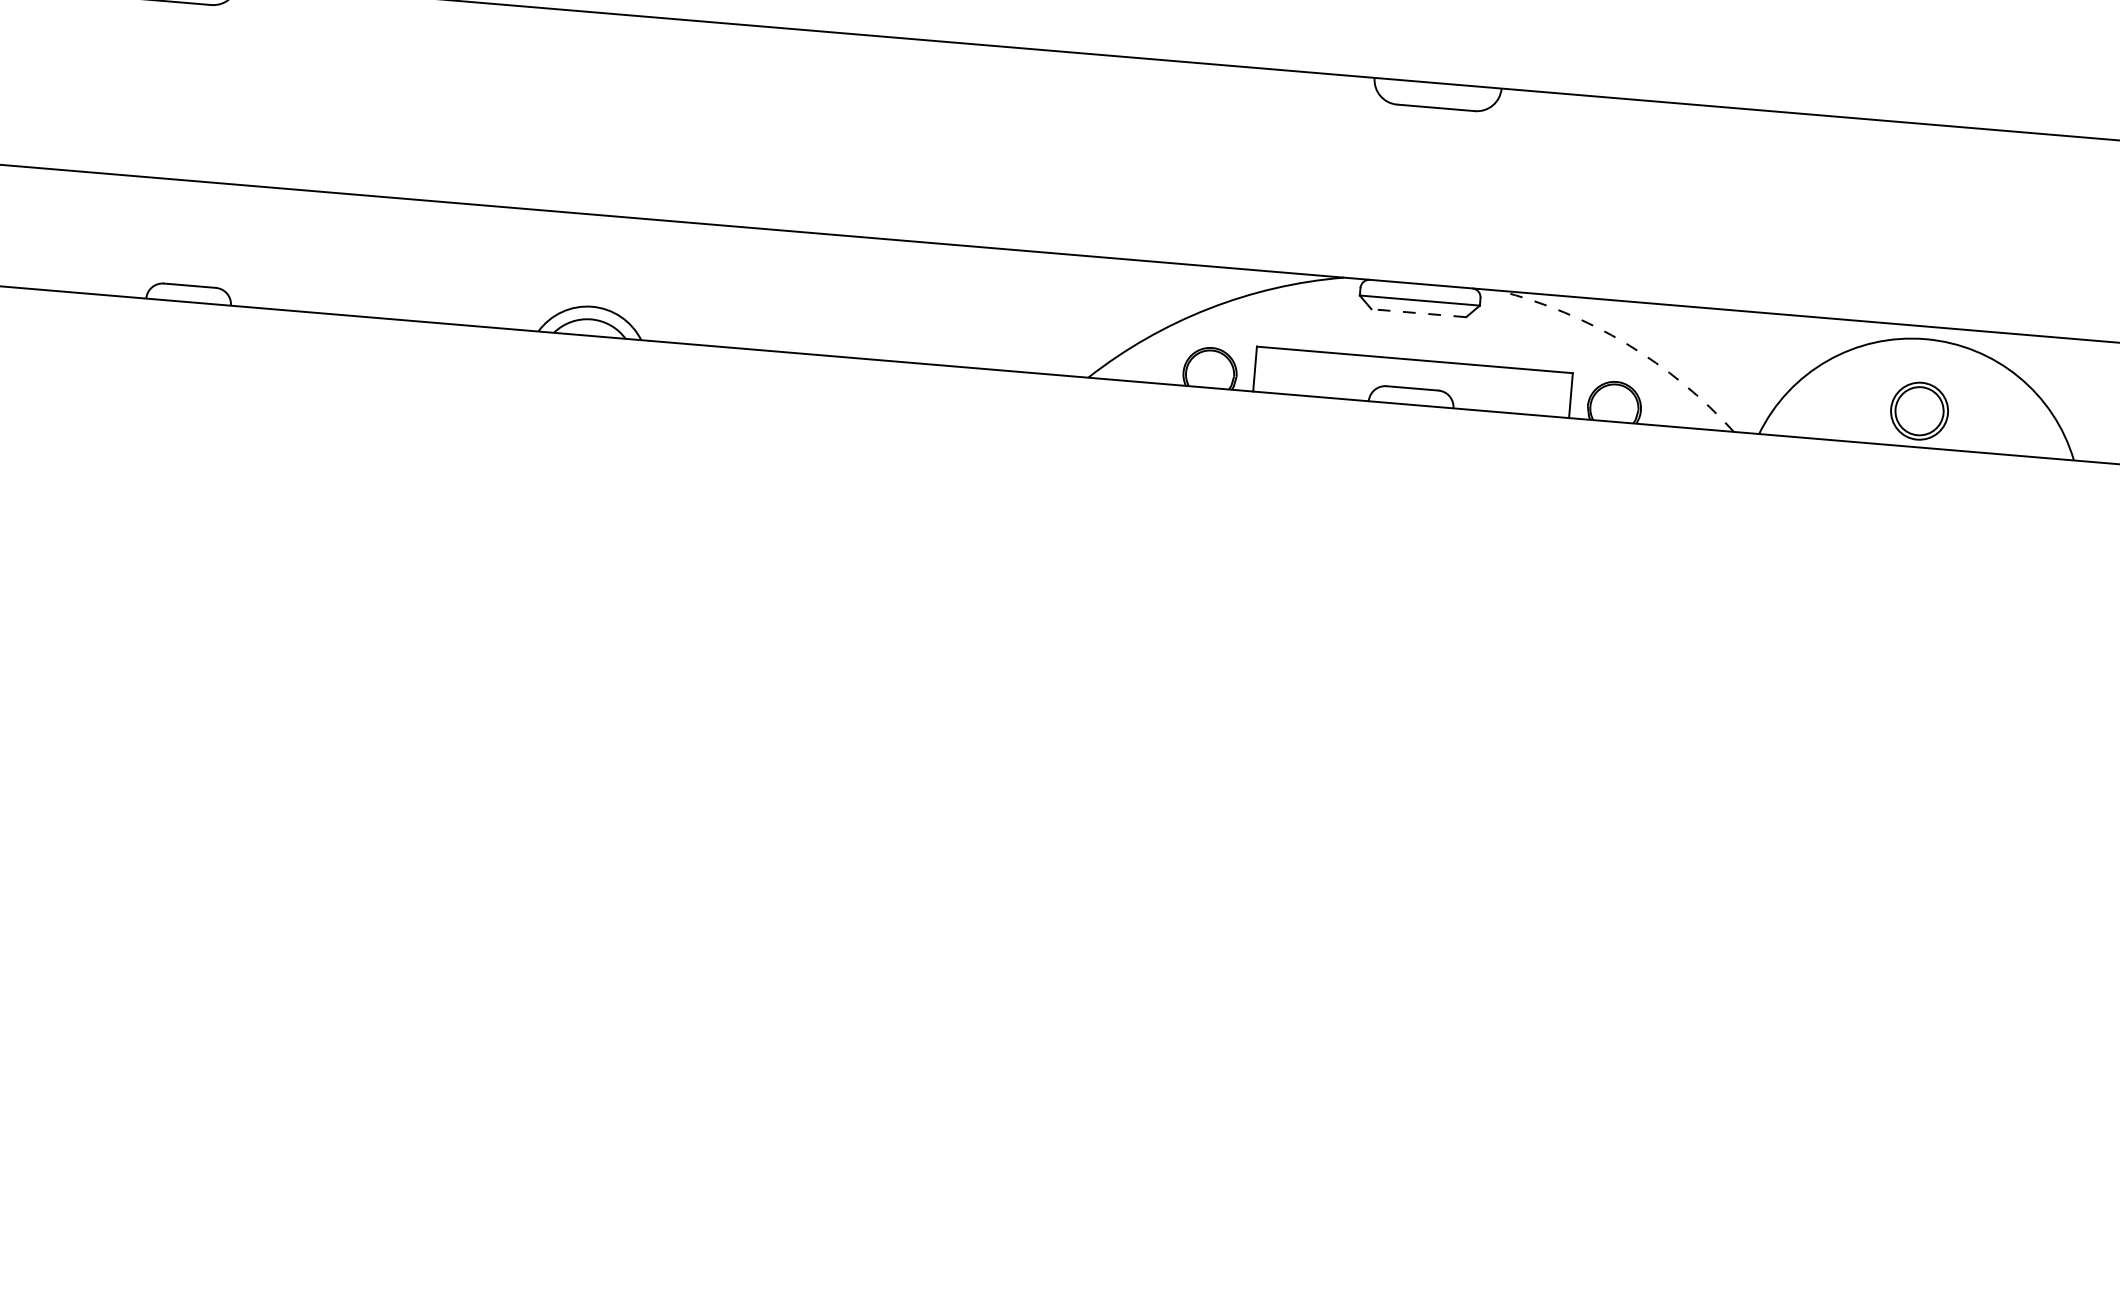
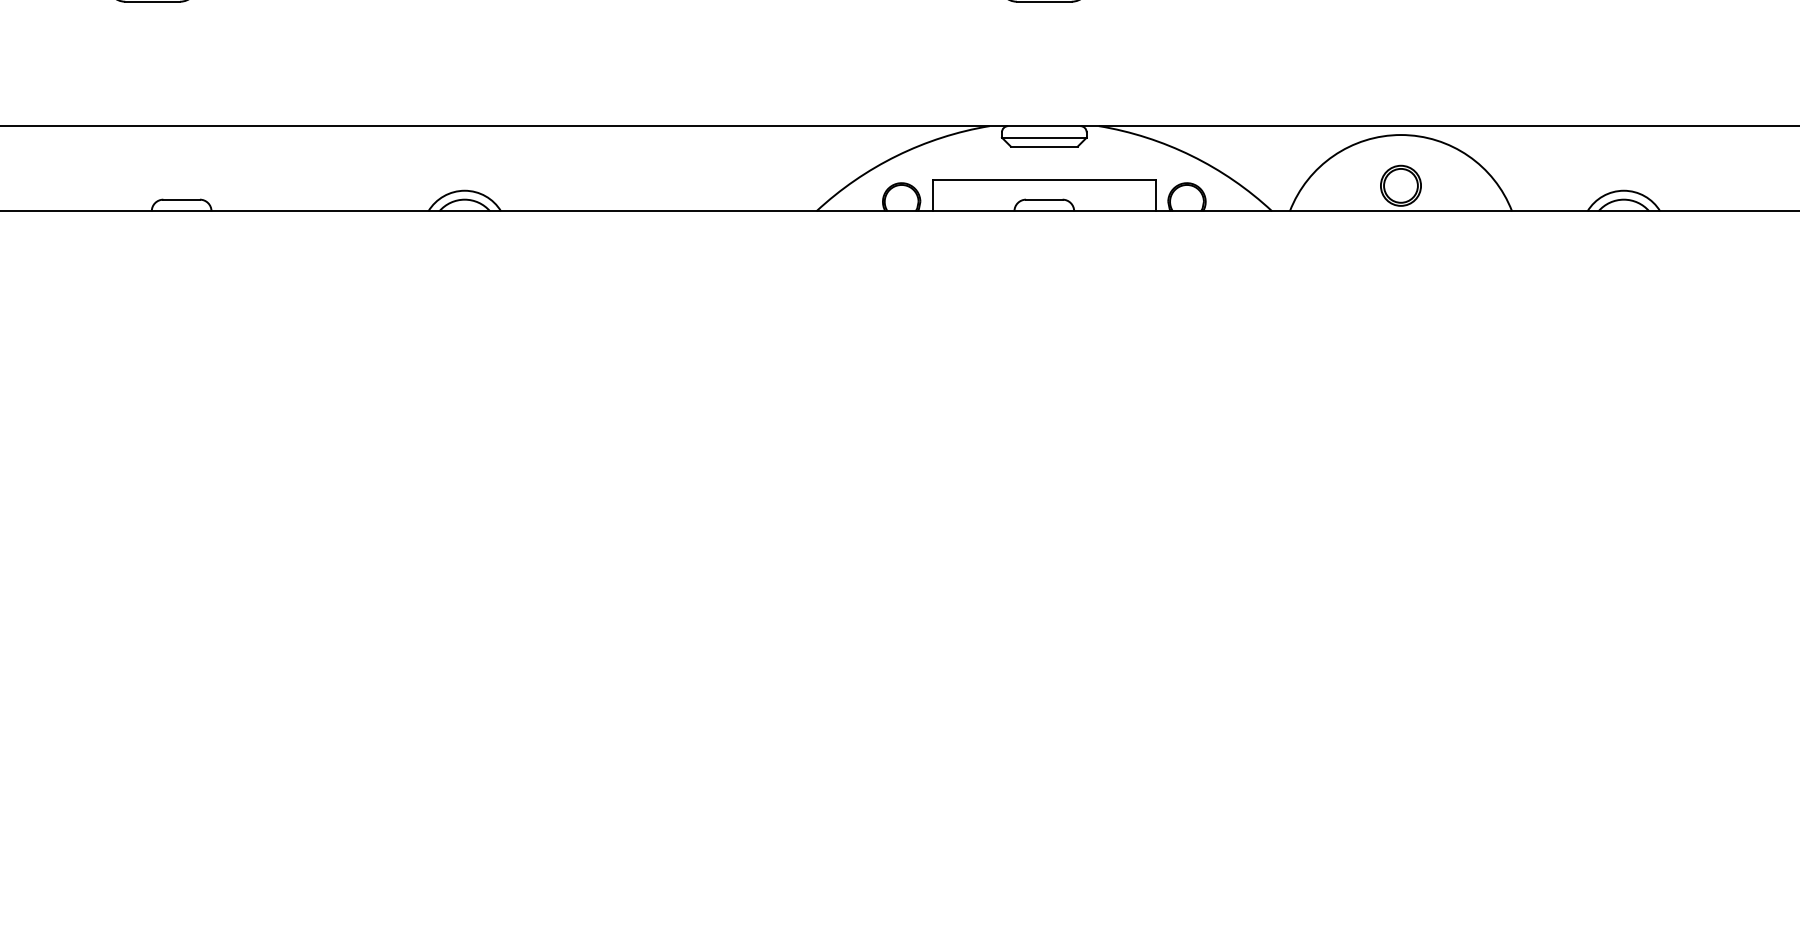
line: (1417, 312) -> (1043, 146), dashed -> solid
arc: (1626, 343) -> (1191, 155), dashed -> solid

